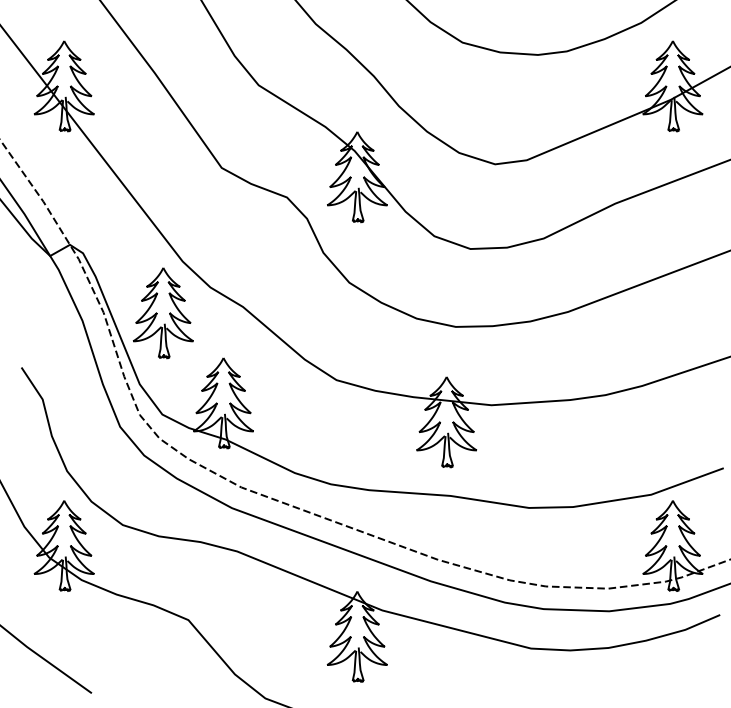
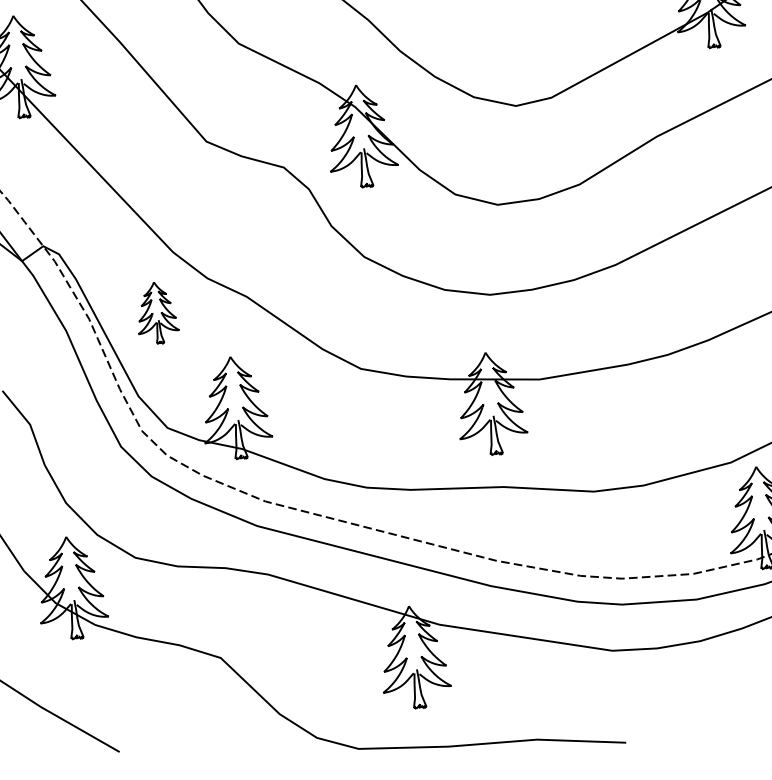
part: (163, 313) -> (157, 313), size x0.6

